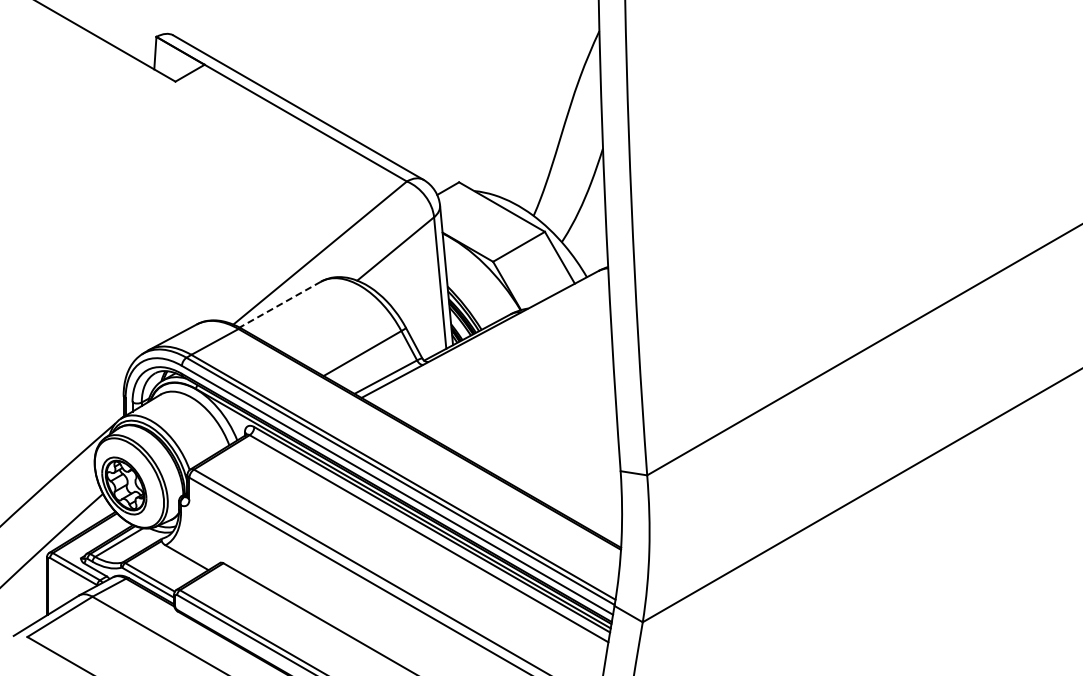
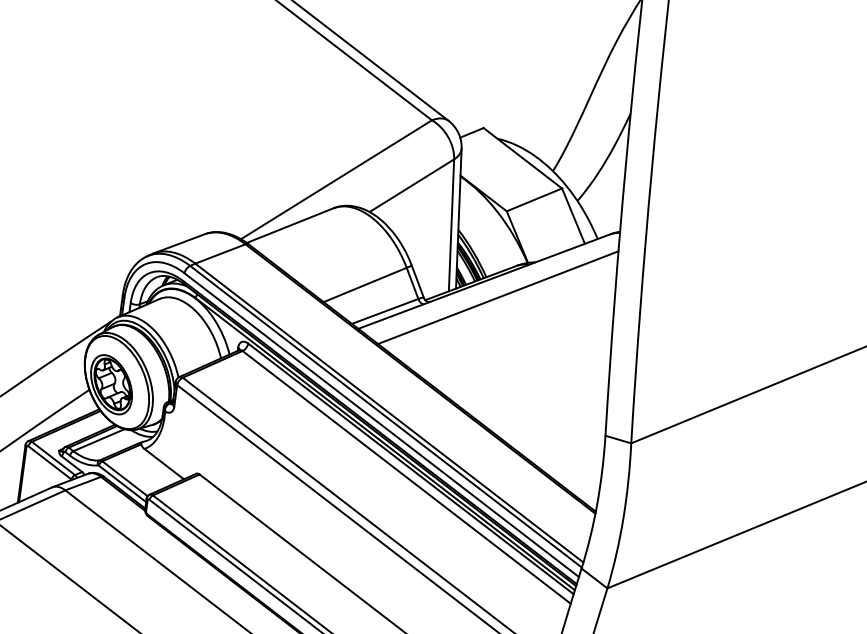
line: (280, 304) -> (290, 225), dashed -> solid
line: (496, 348) -> (498, 297), added

